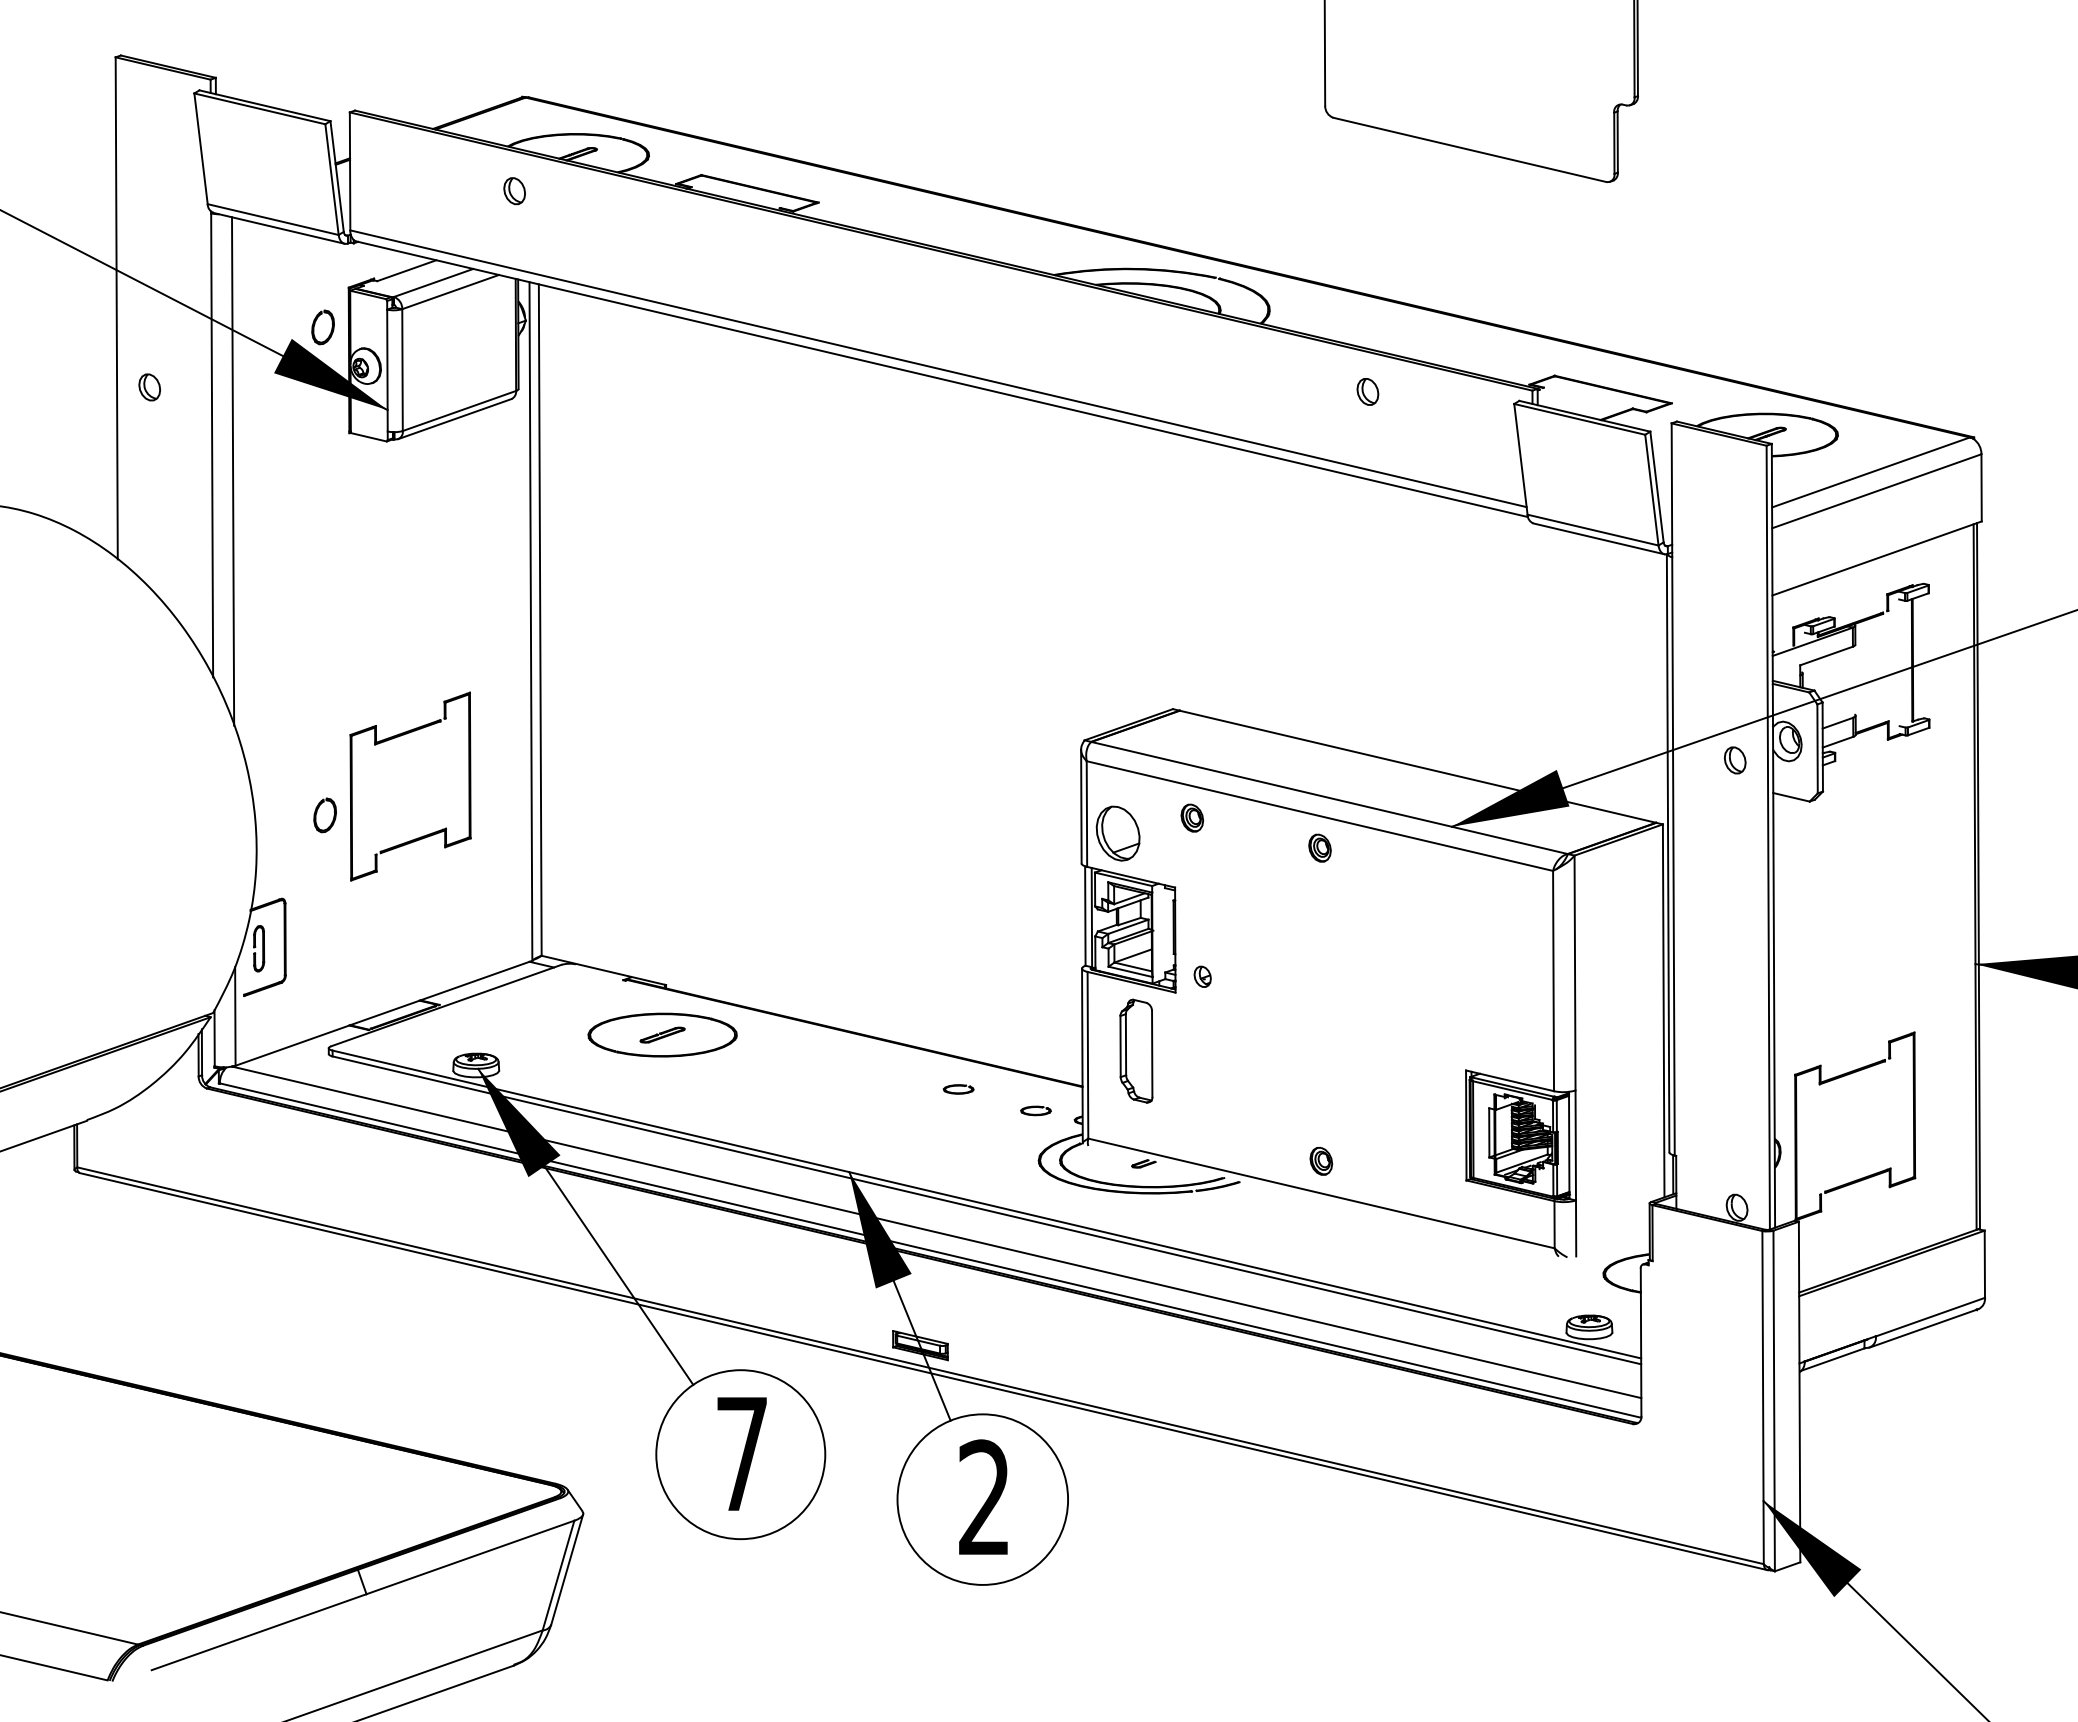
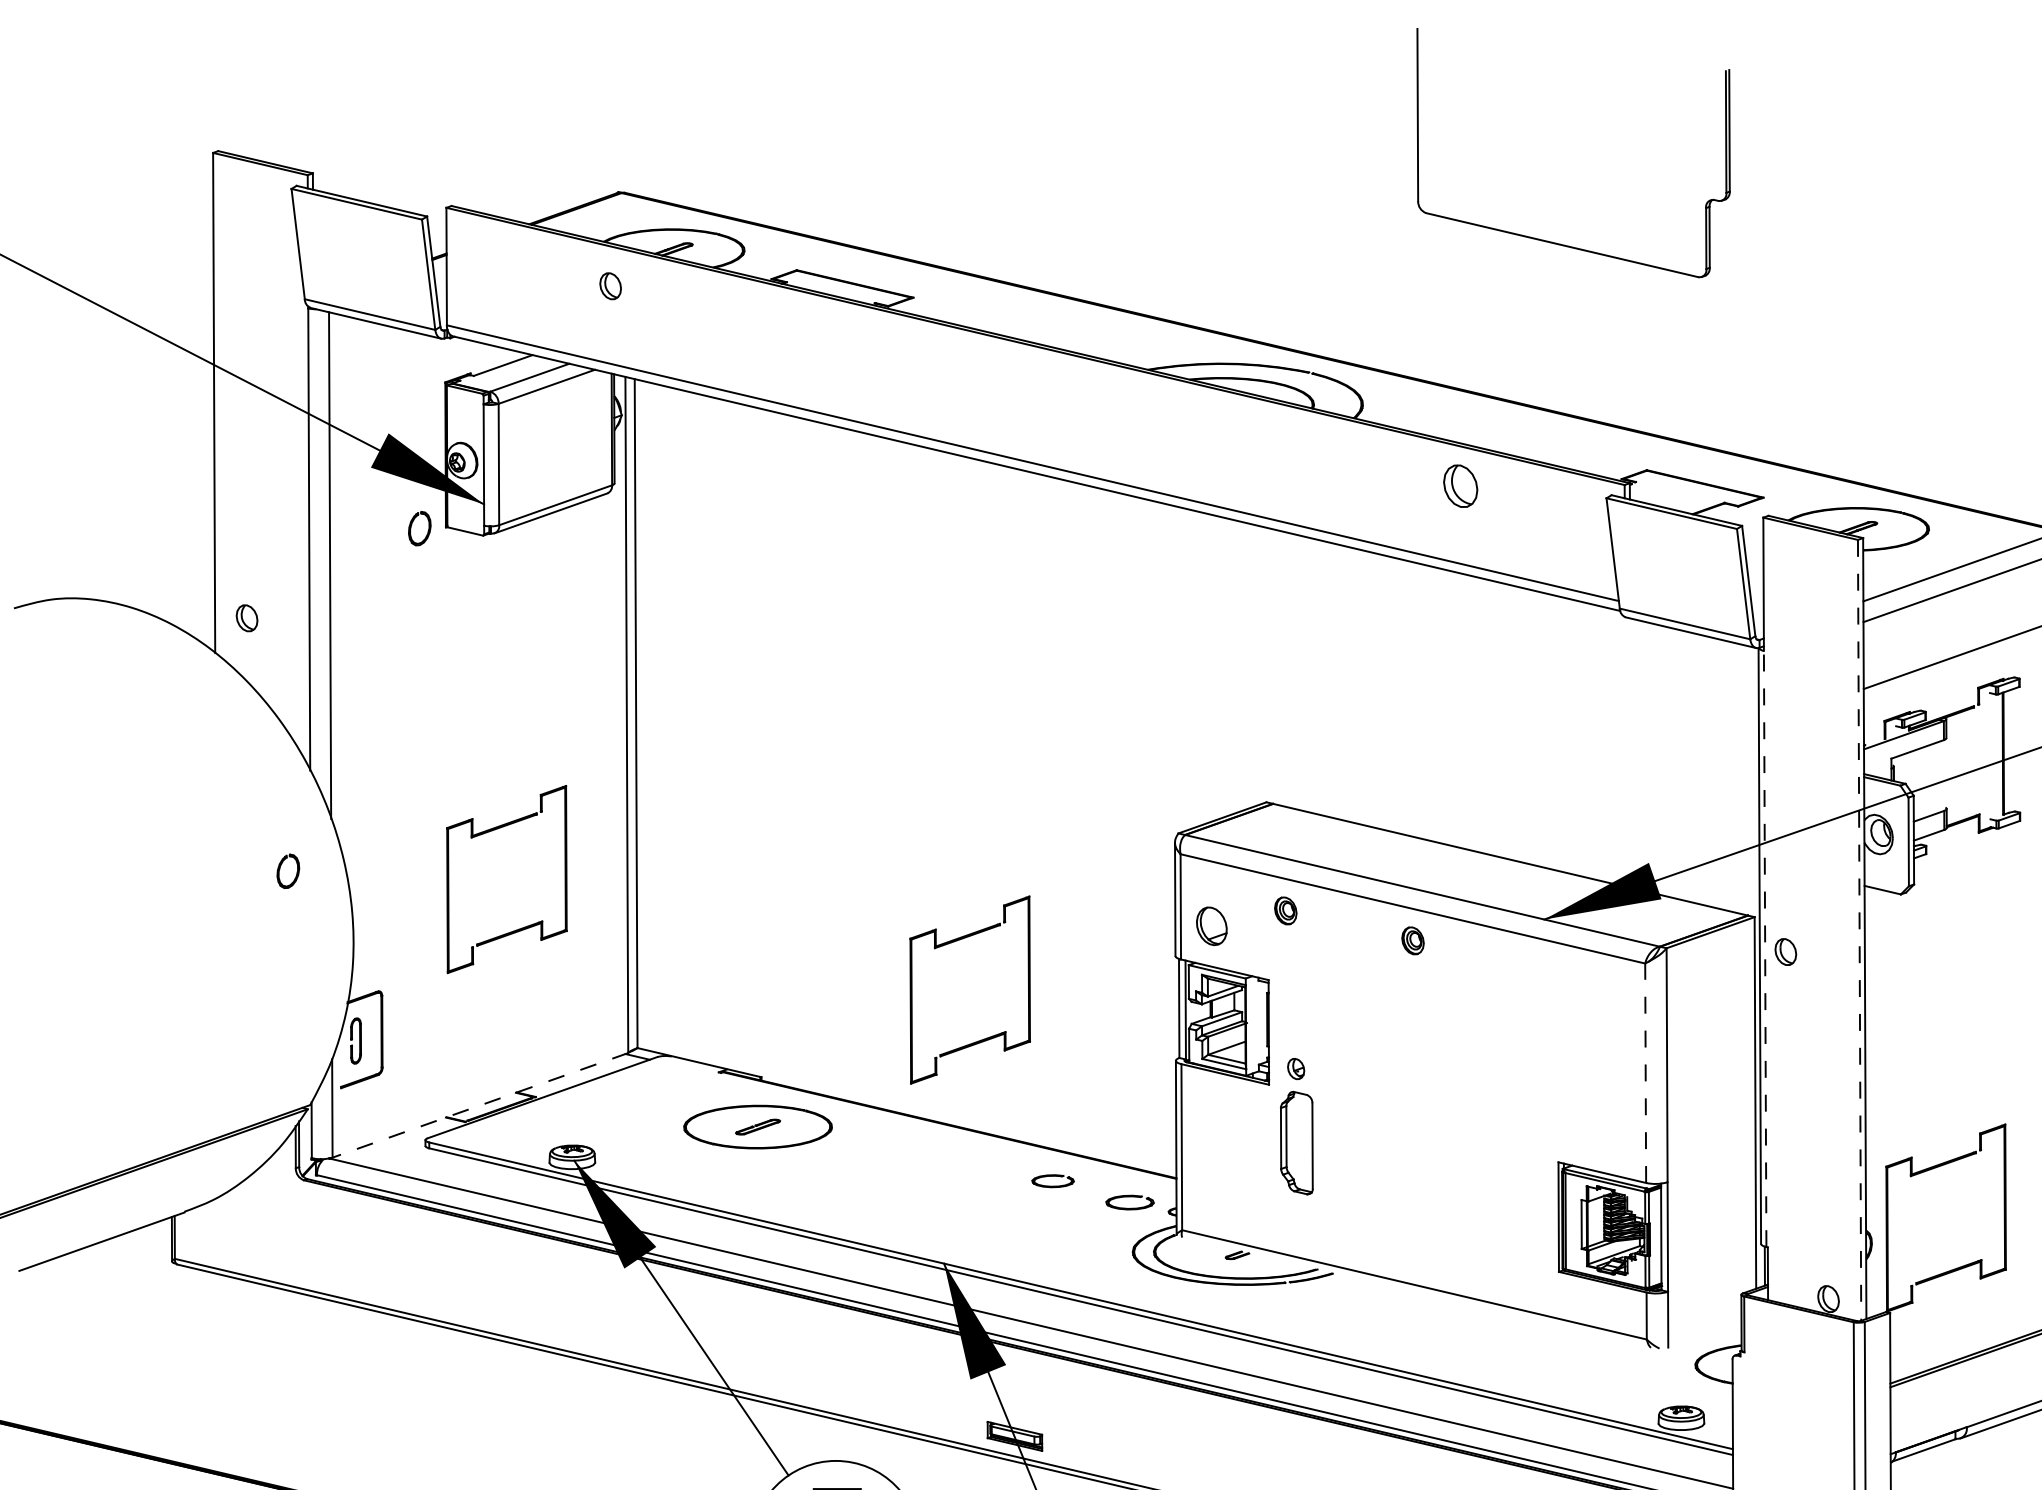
part: (322, 327) -> (419, 528), moved
part: (149, 387) -> (246, 618), moved
part: (1367, 391) -> (1460, 485), size x1.6
part: (1735, 760) -> (1786, 952), moved
part: (324, 815) -> (287, 871), moved
part: (1117, 833) -> (1211, 926), size x0.7
line: (1768, 837) -> (1859, 930), solid -> dashed
part: (860, 849) -> (955, 942), added
line: (1673, 855) -> (1765, 948), solid -> dashed
line: (1553, 980) -> (1645, 1072), solid -> dashed
line: (383, 1013) -> (479, 1105), solid -> dashed
part: (1136, 1050) -> (1296, 1142), moved
part: (958, 1089) -> (1052, 1181), size x1.4
part: (1035, 1110) -> (1129, 1202), size x1.6
part: (1321, 1161) -> (1414, 1253), removed

